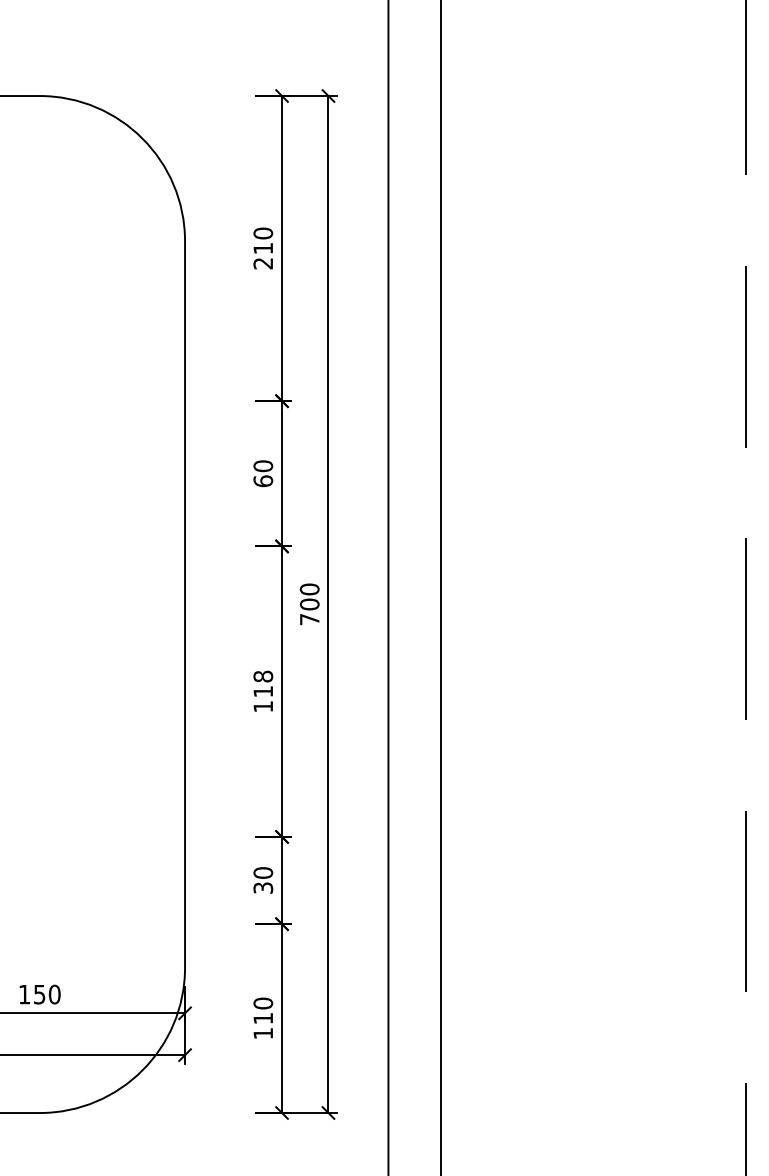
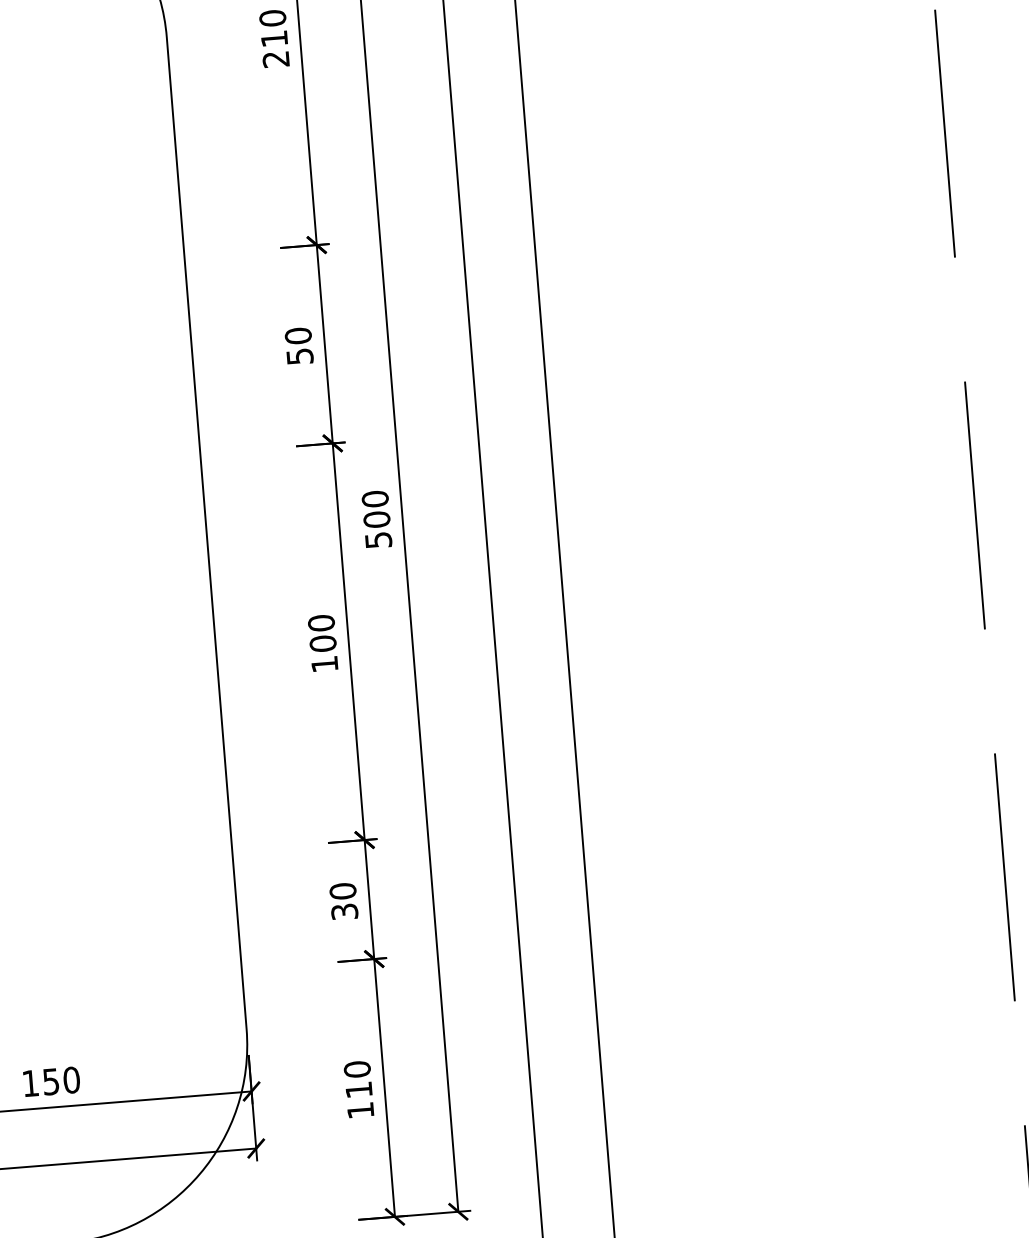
text: (263, 481) -> (300, 356), 60 -> 50
text: (309, 619) -> (378, 540), 700 -> 500
text: (263, 683) -> (322, 632), 118 -> 100

